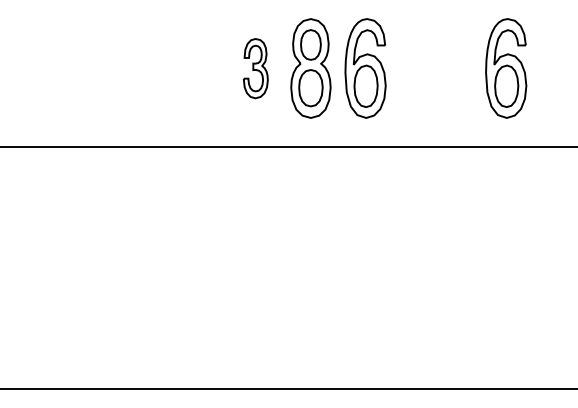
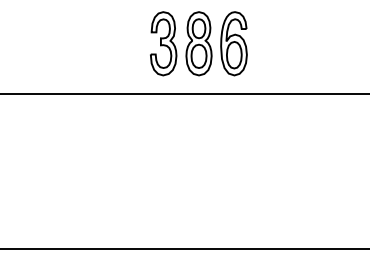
part: (255, 68) -> (163, 43), size x1.67
part: (505, 68) -> (323, 43), removed

